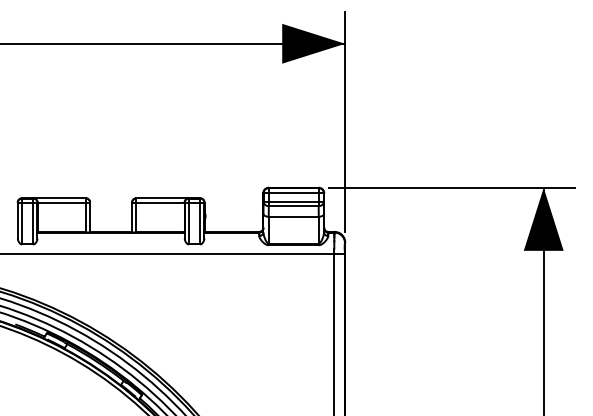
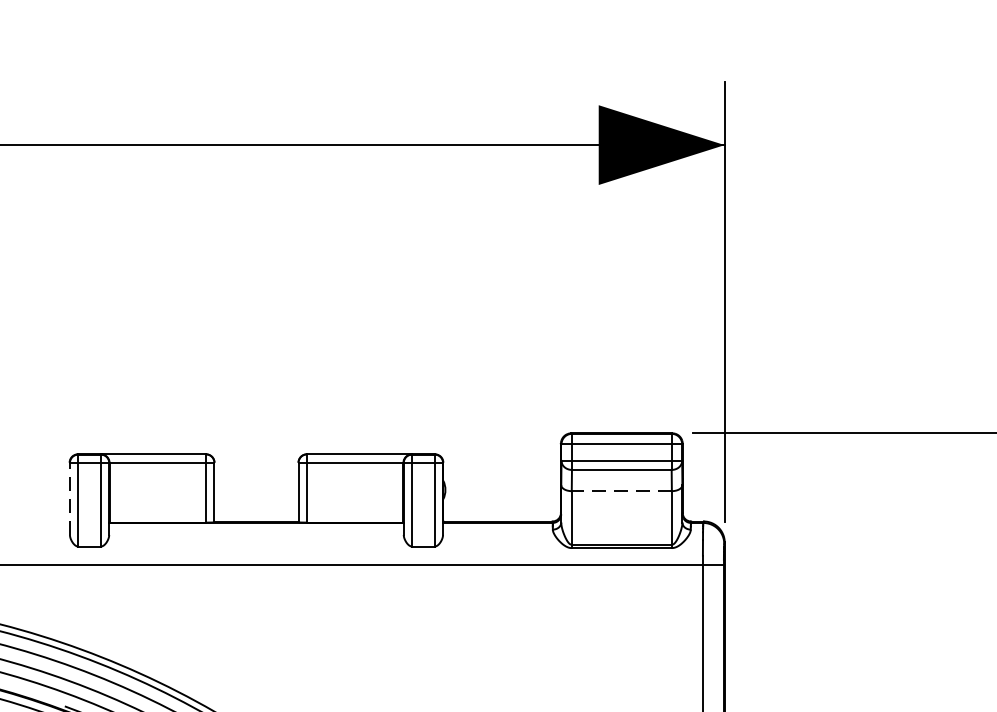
line: (293, 216) -> (621, 490), solid -> dashed
line: (17, 220) -> (69, 498), solid -> dashed

